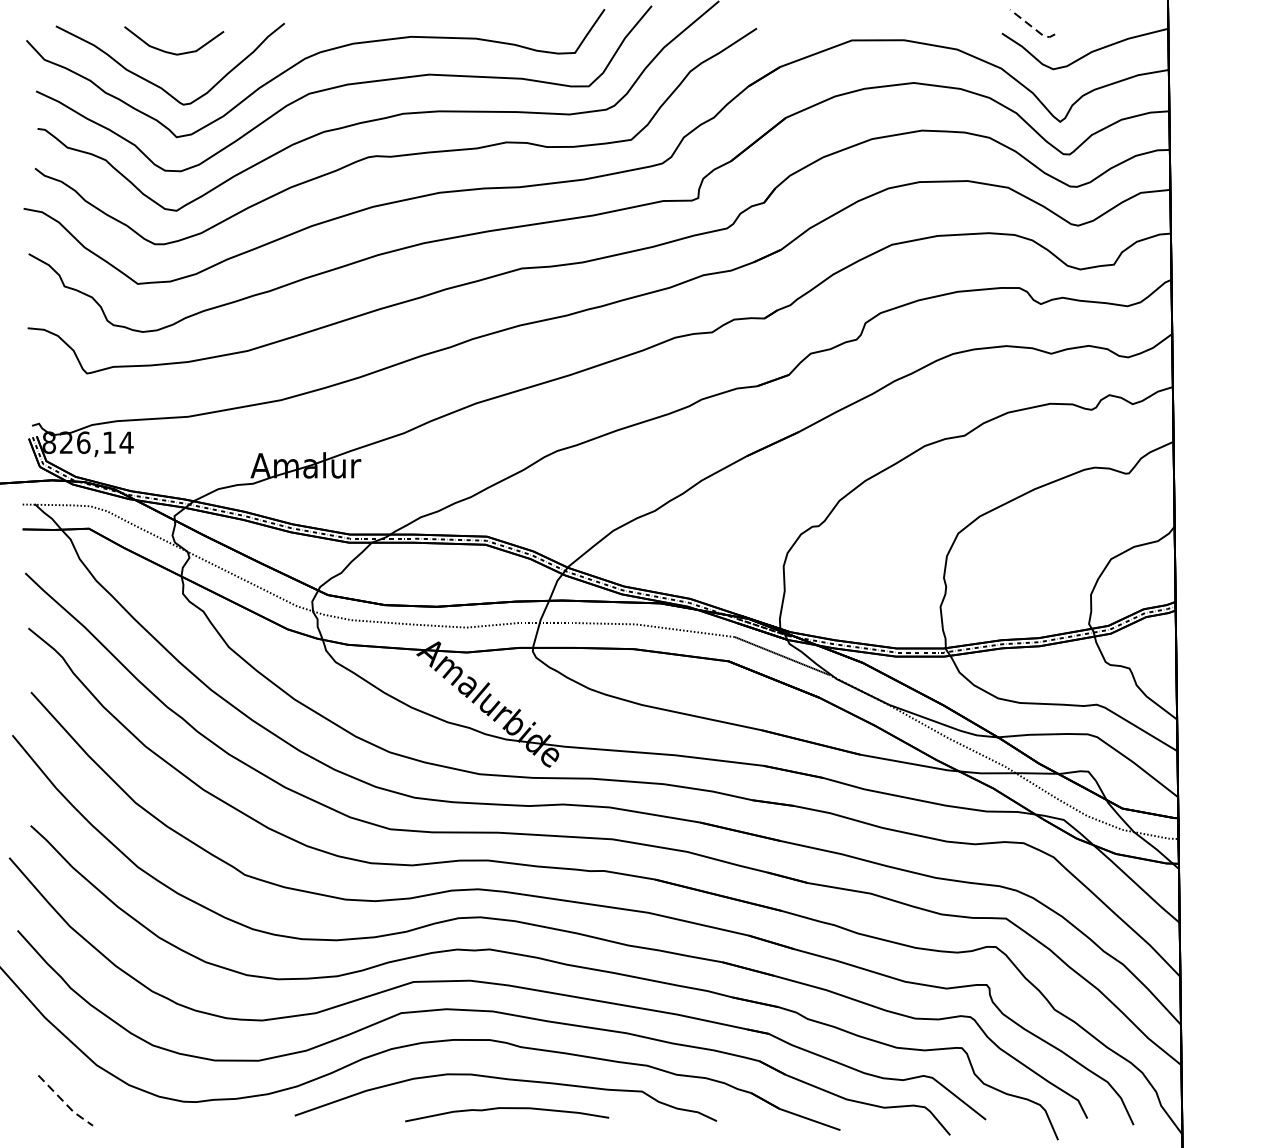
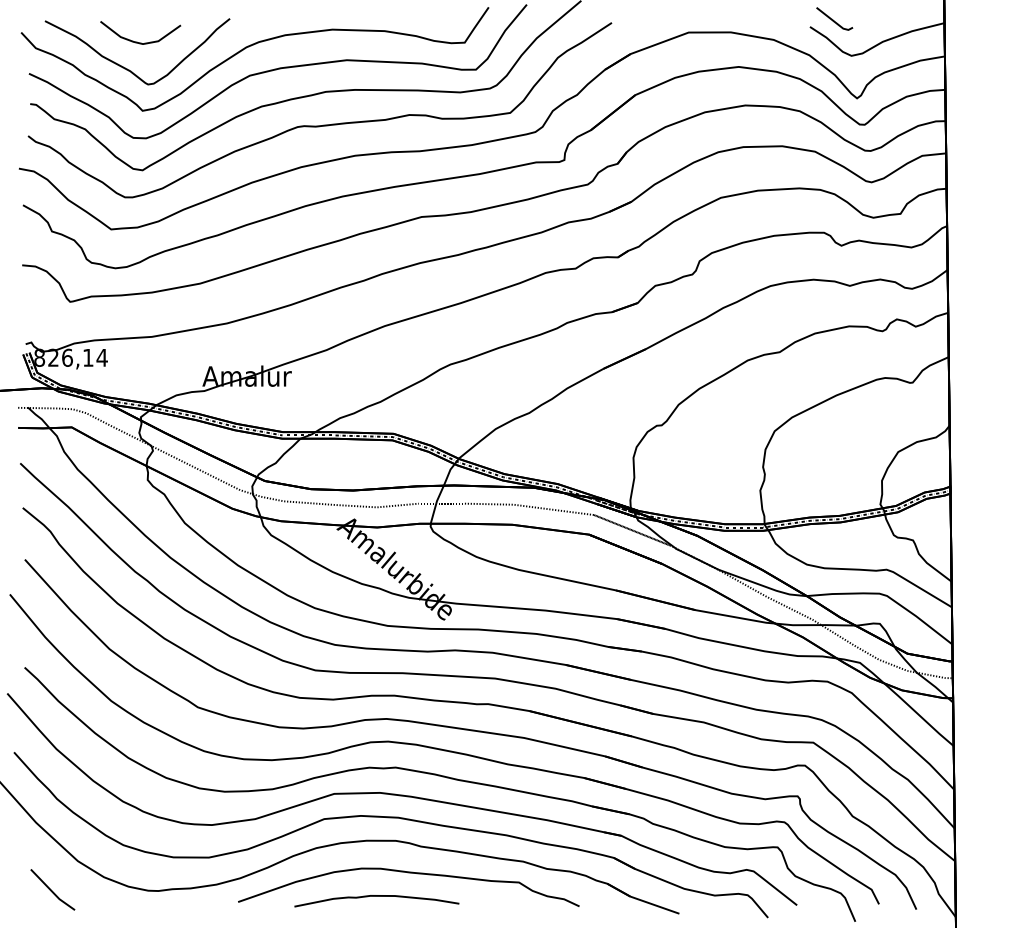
line: (1033, 27) -> (835, 22), dashed -> solid
line: (65, 1103) -> (52, 892), dashed -> solid
curve: (506, 1108) -> (376, 896), moved

